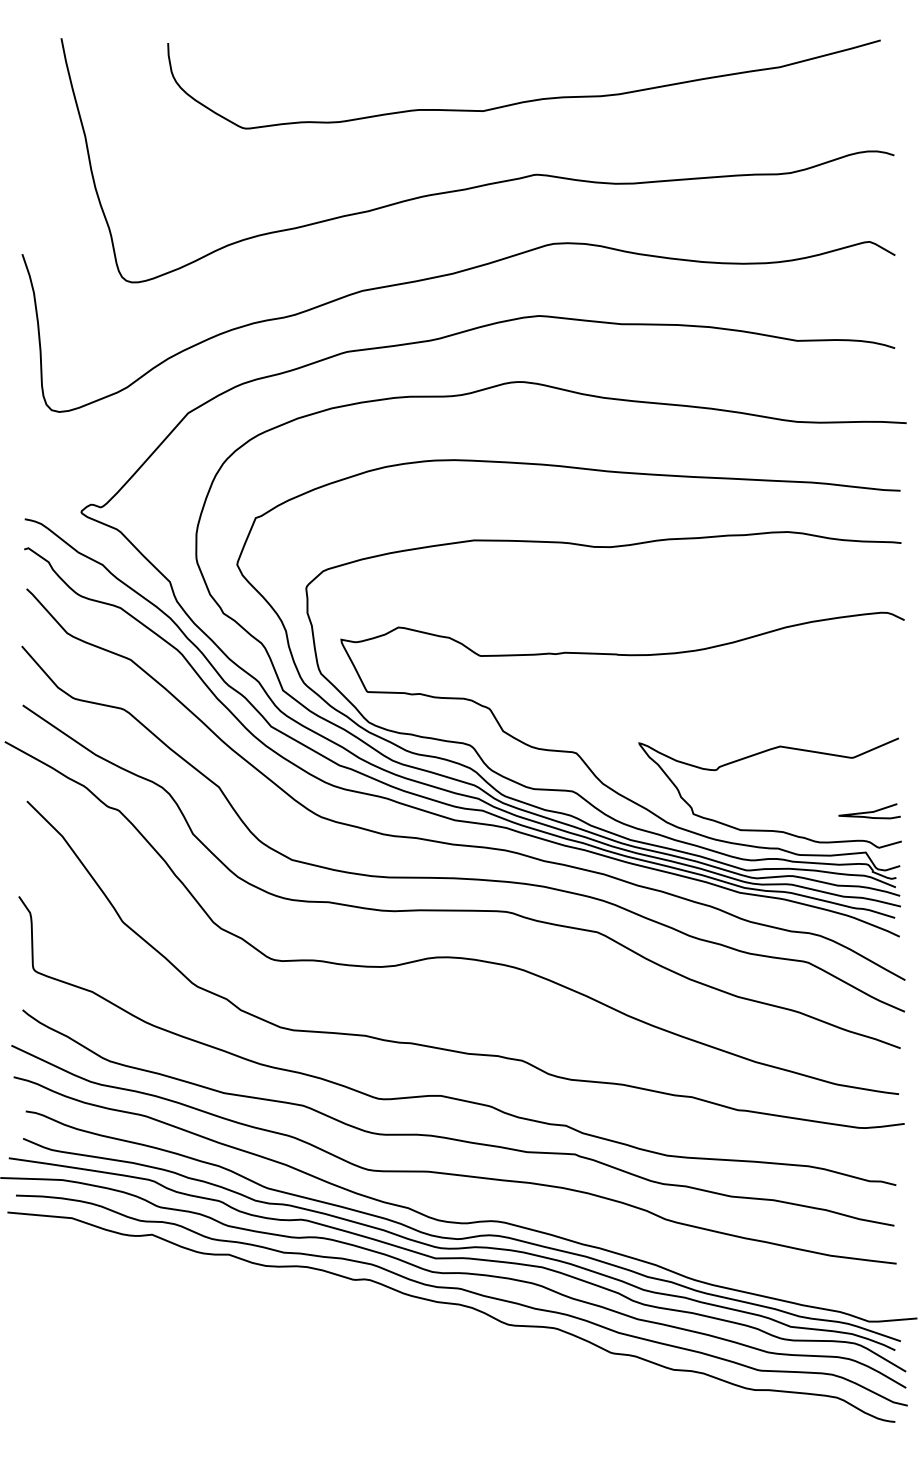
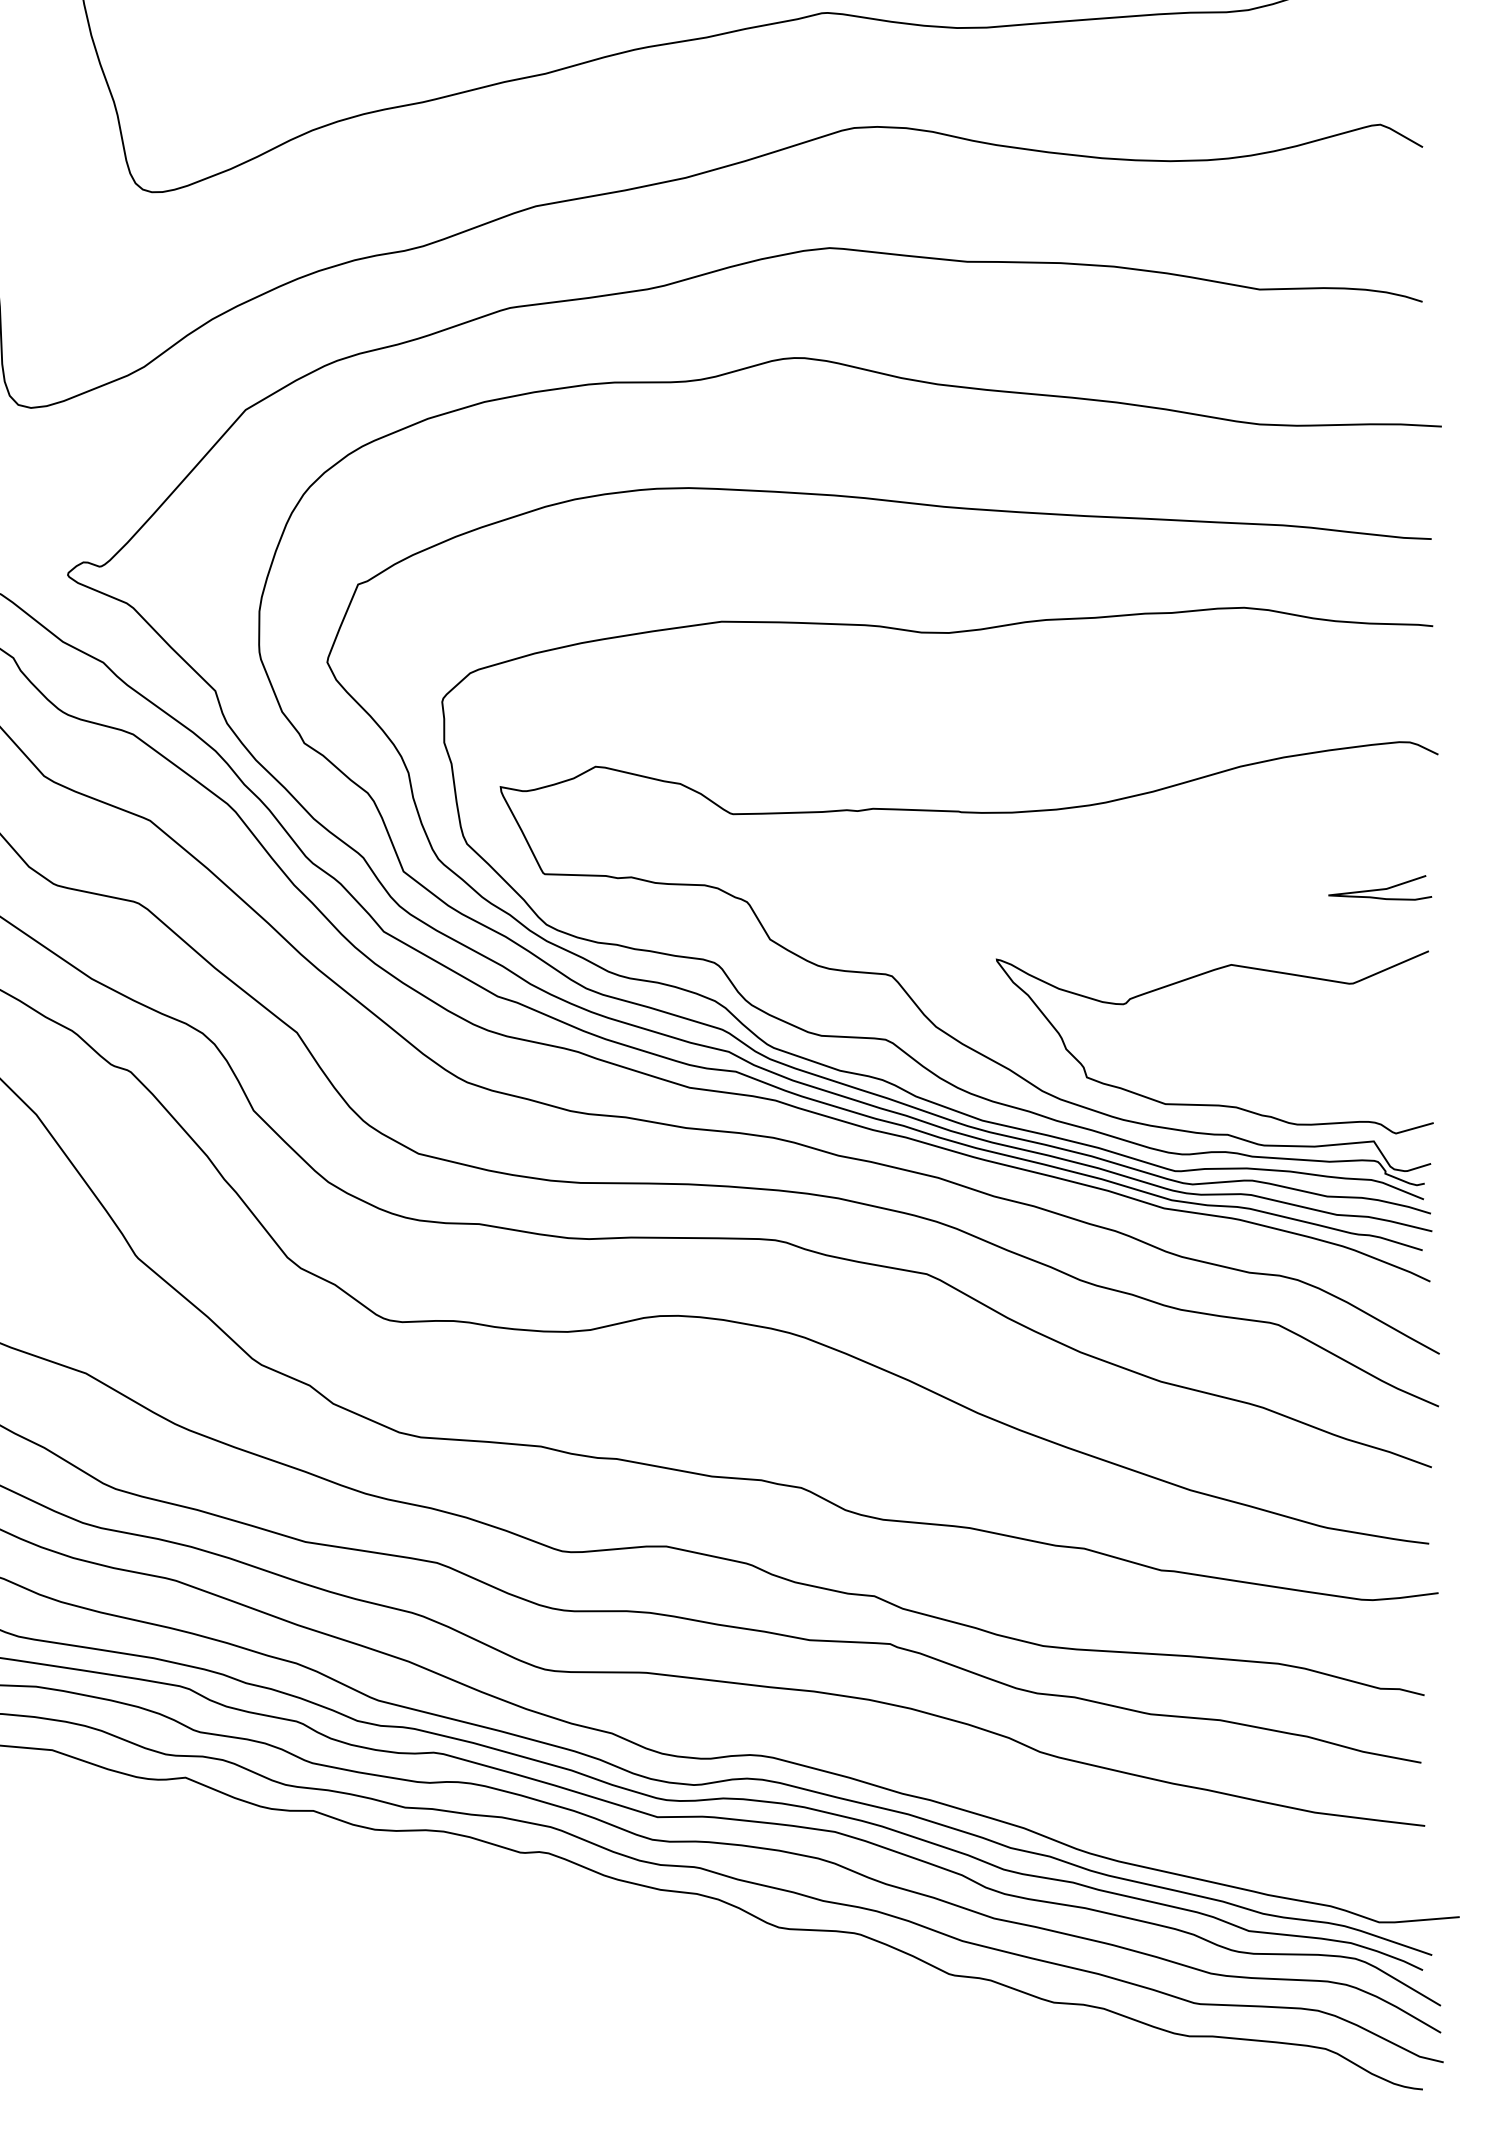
curve: (869, 811) -> (1379, 888), moved

